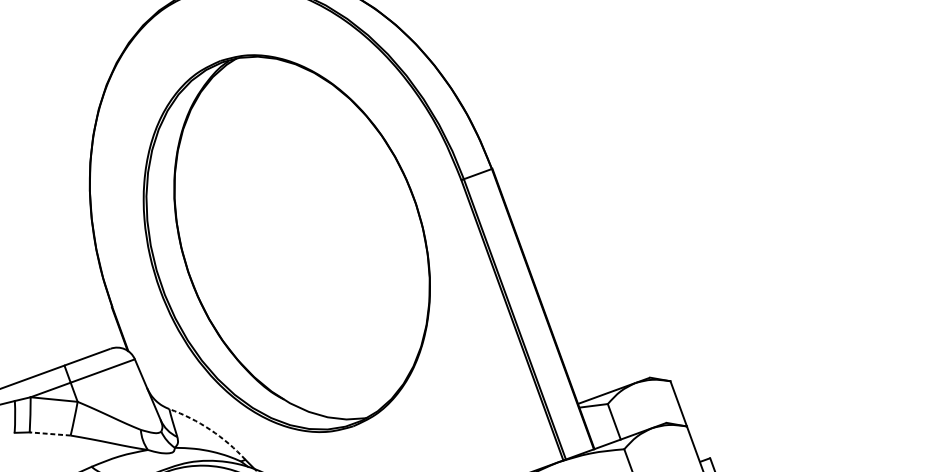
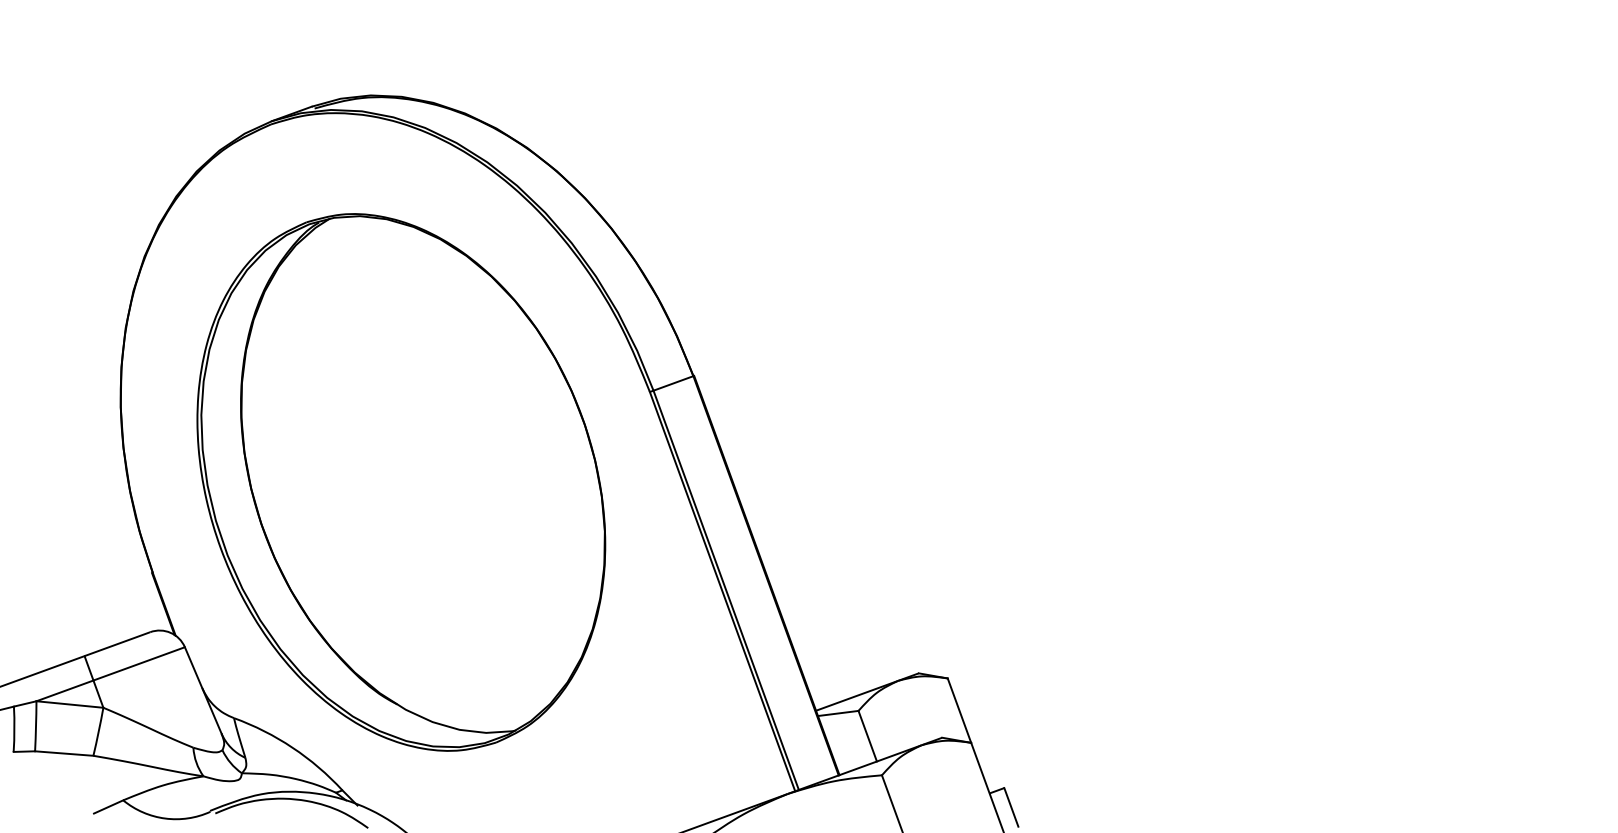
arc: (210, 429) -> (292, 747), dashed -> solid
line: (49, 433) -> (63, 753), dashed -> solid

